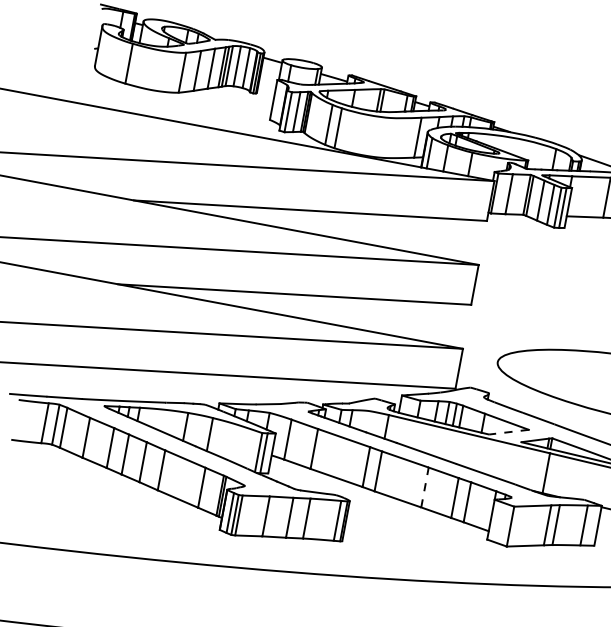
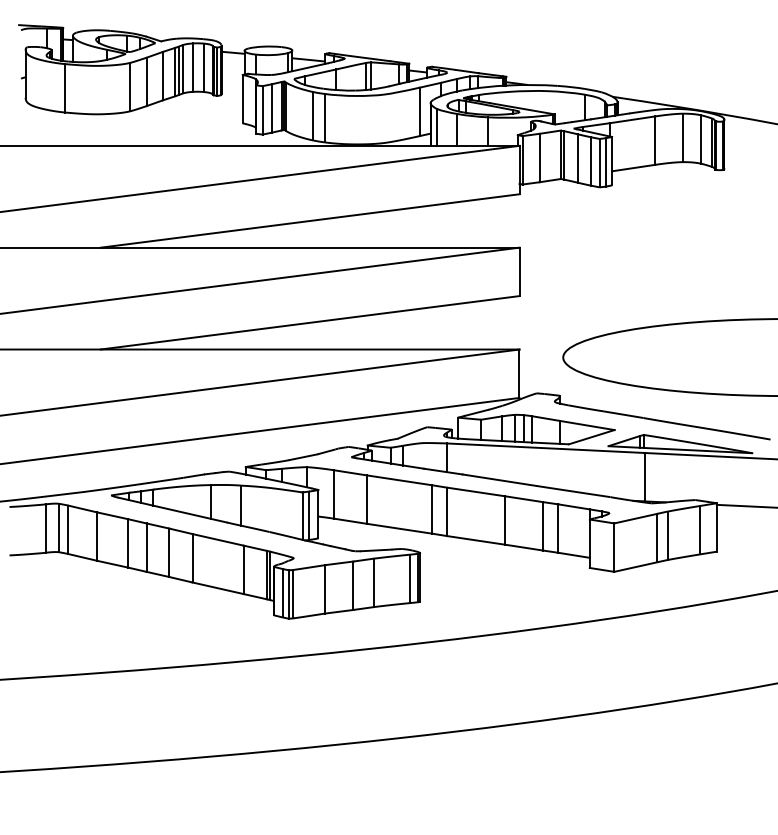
line: (508, 432) -> (591, 437), dashed -> solid
line: (425, 487) -> (505, 520), dashed -> solid

